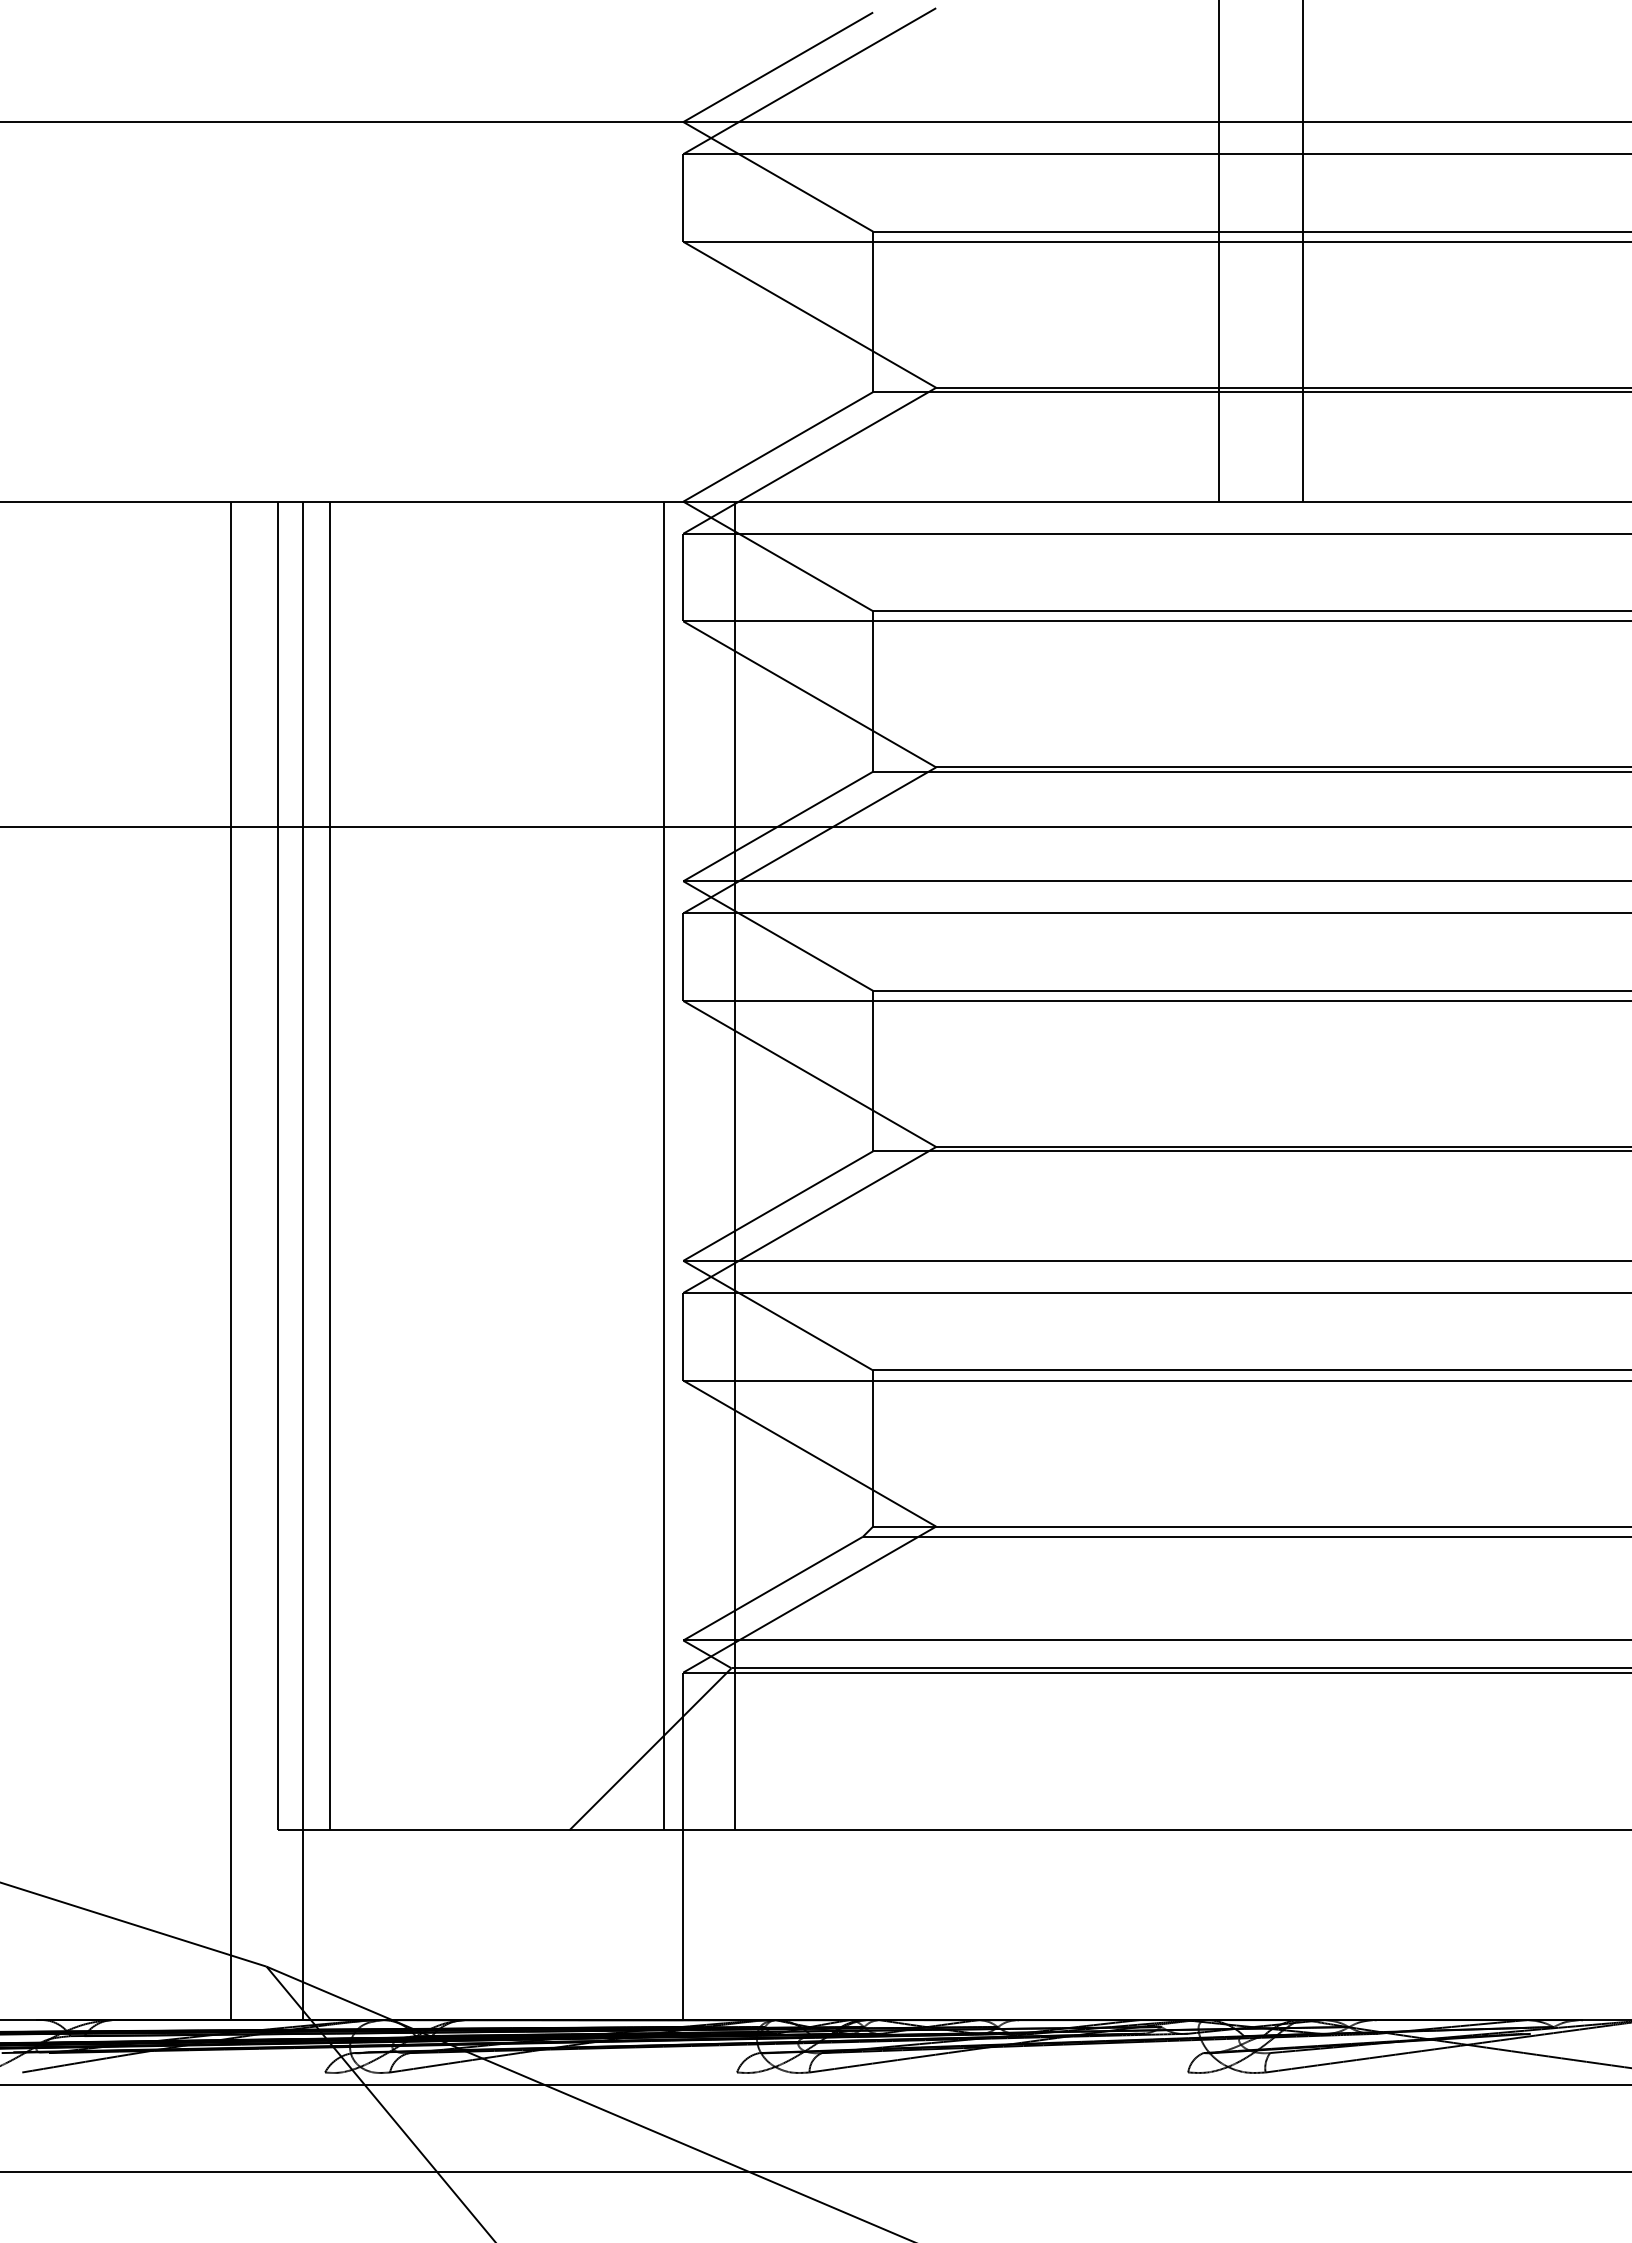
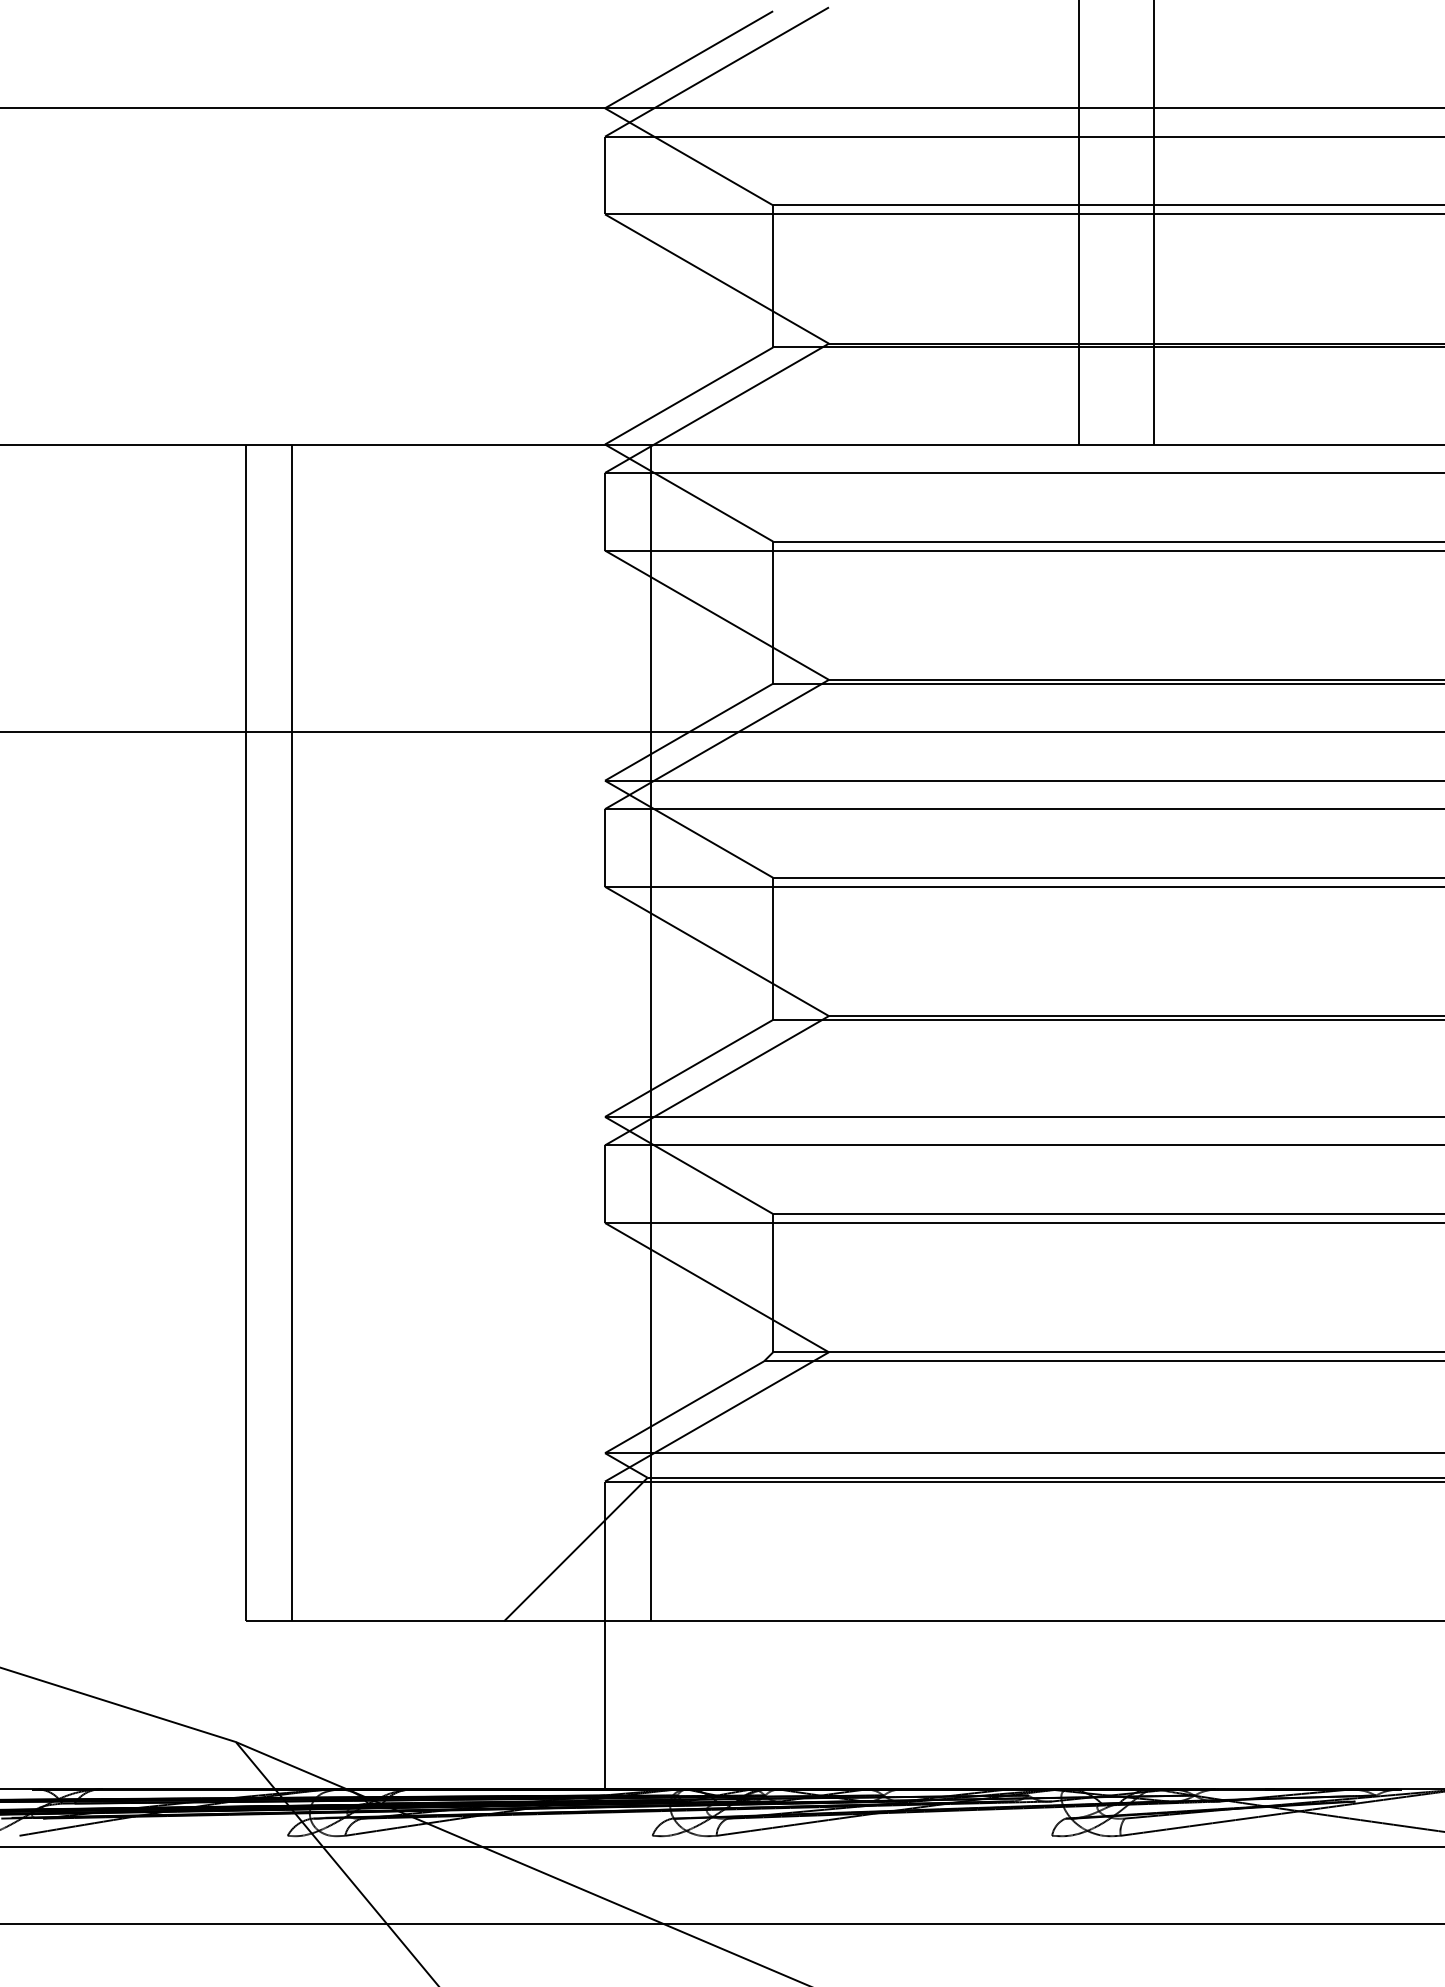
line: (664, 1165) -> (588, 1032), removed
line: (230, 1260) -> (203, 1116), removed
line: (302, 1260) -> (267, 1116), removed

